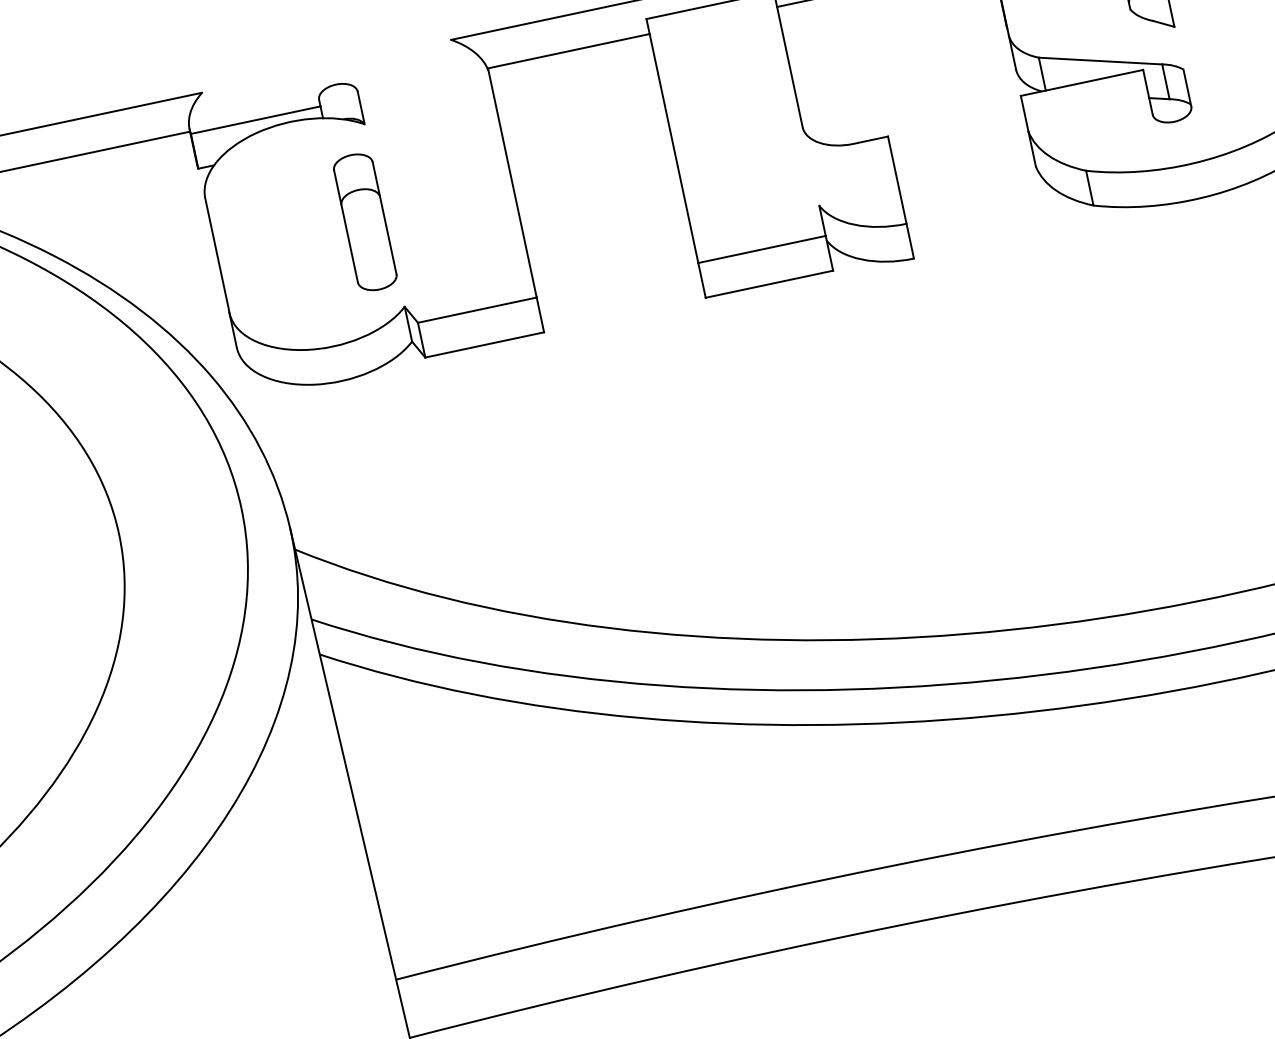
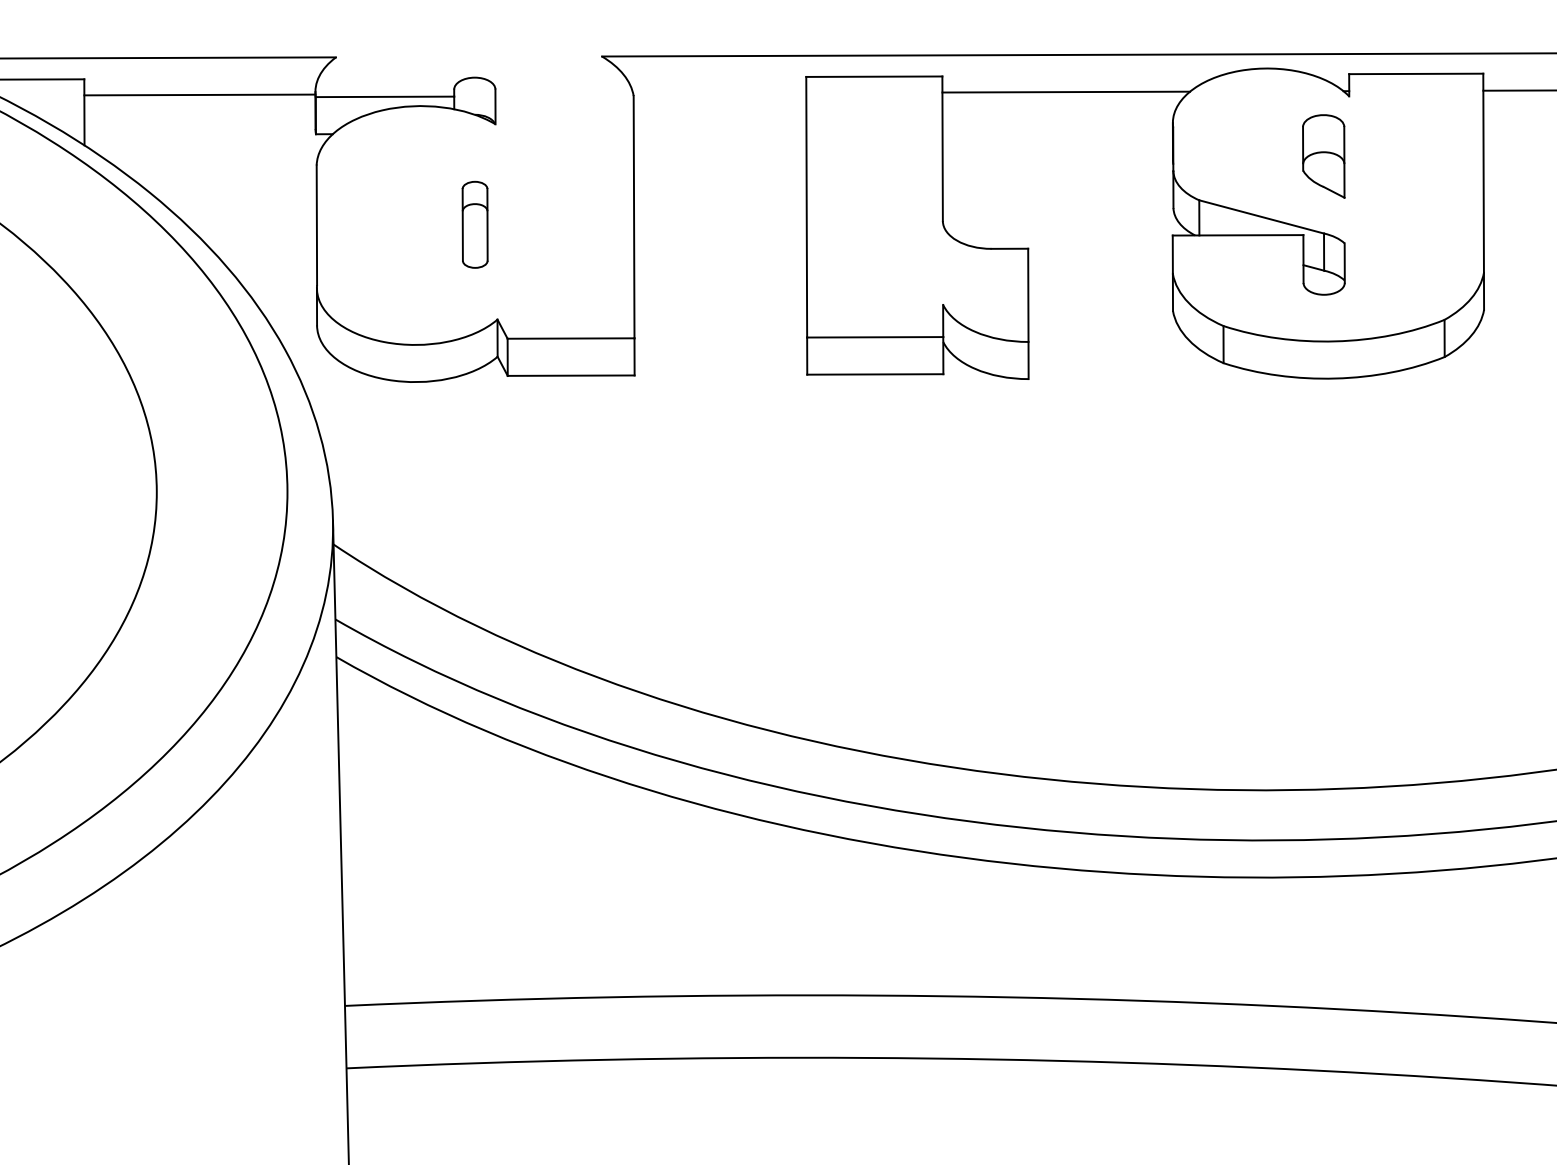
line: (568, 50) -> (719, 92), removed
part: (364, 222) -> (474, 224), size x0.6

